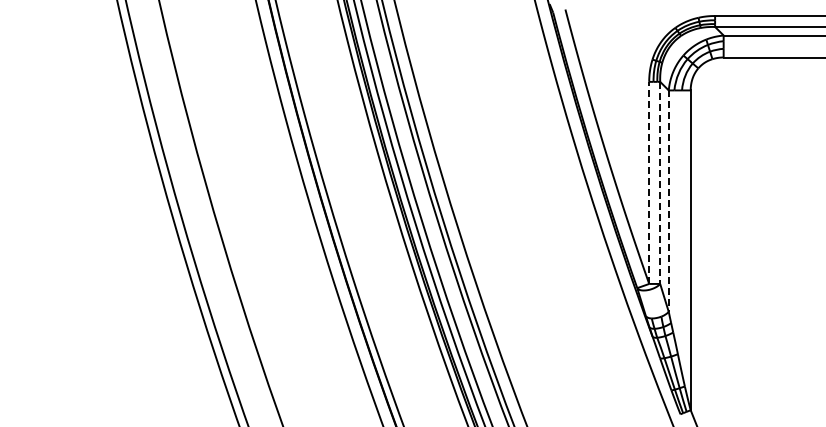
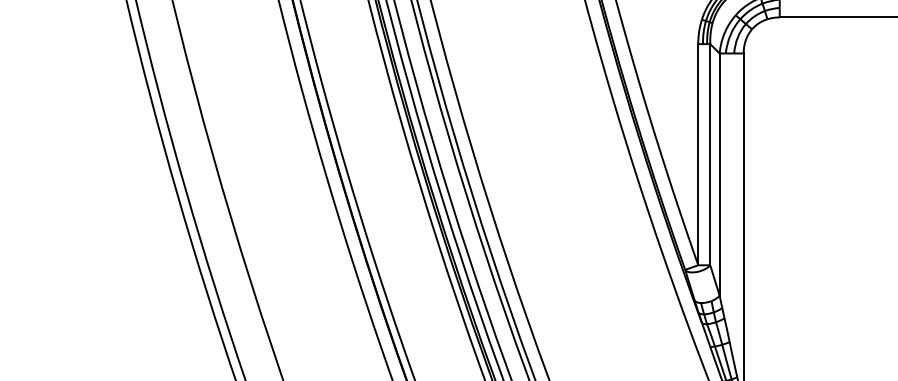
line: (649, 182) -> (698, 154), dashed -> solid
line: (660, 183) -> (710, 155), dashed -> solid
line: (668, 201) -> (719, 175), dashed -> solid

